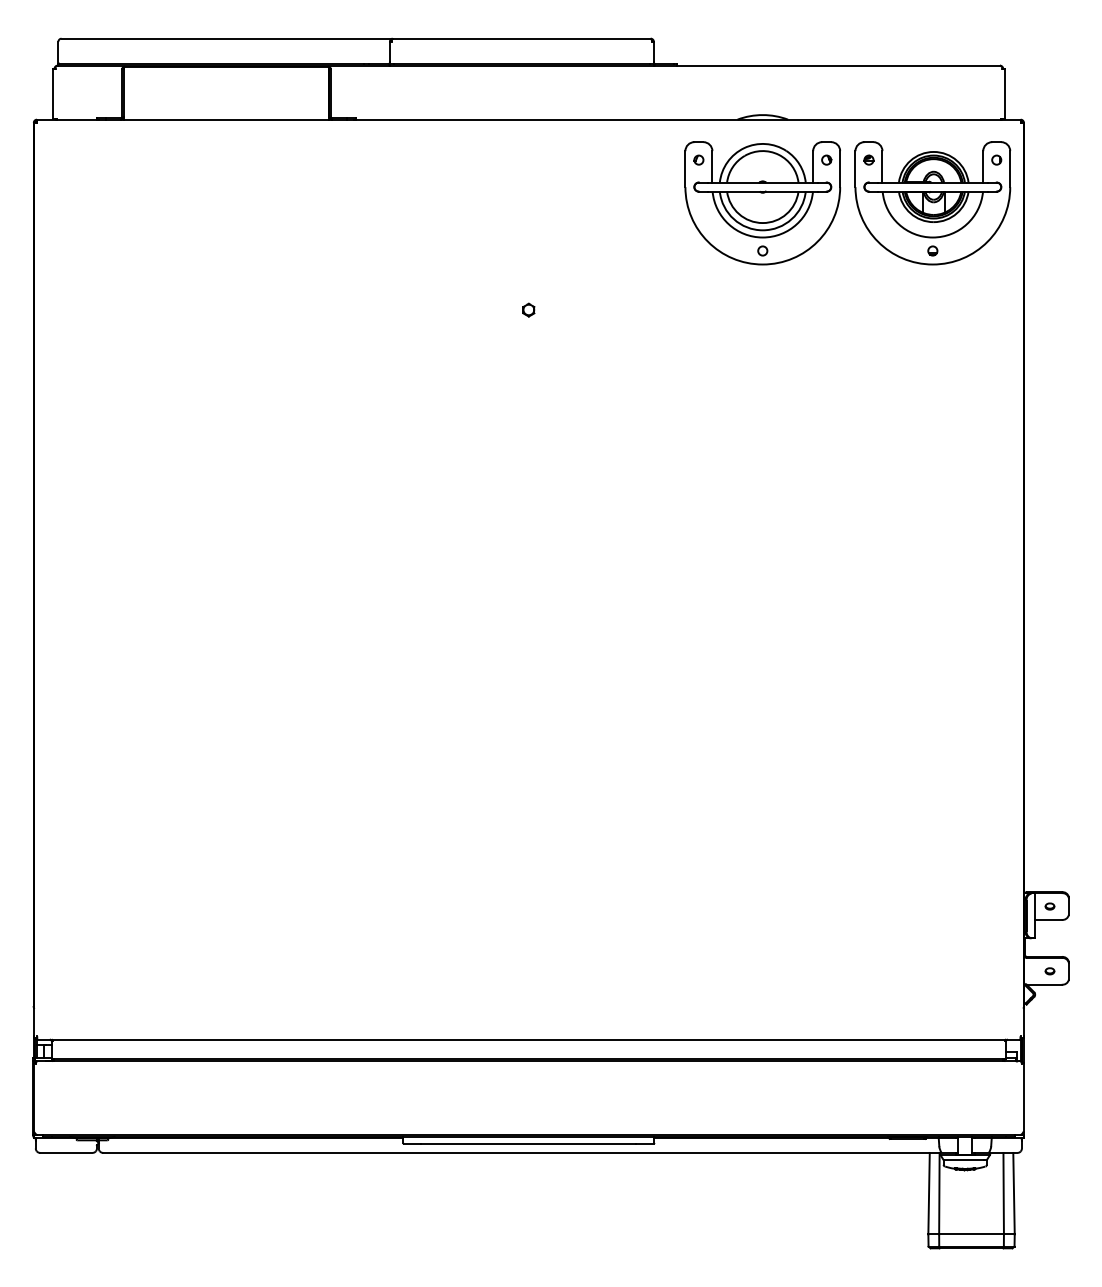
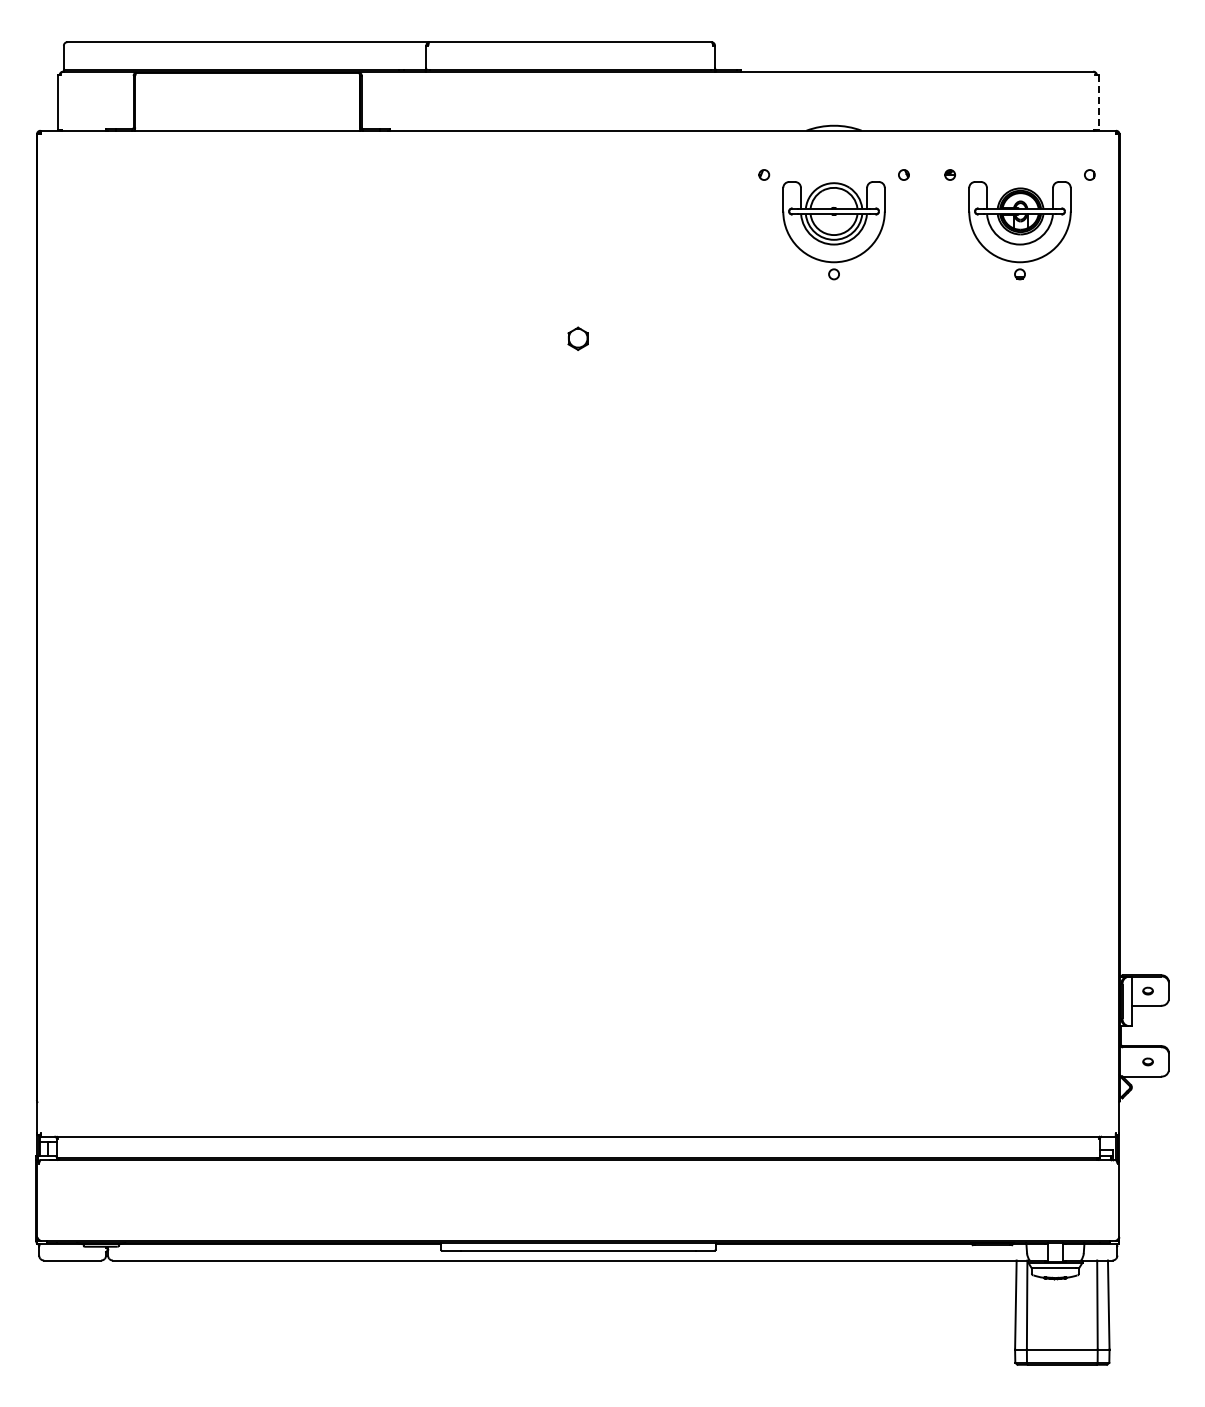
line: (1004, 93) -> (1098, 102), solid -> dashed
part: (762, 202) -> (833, 221), size x0.6
part: (932, 202) -> (1019, 221), size x0.6
part: (529, 310) -> (578, 339), size x1.6

